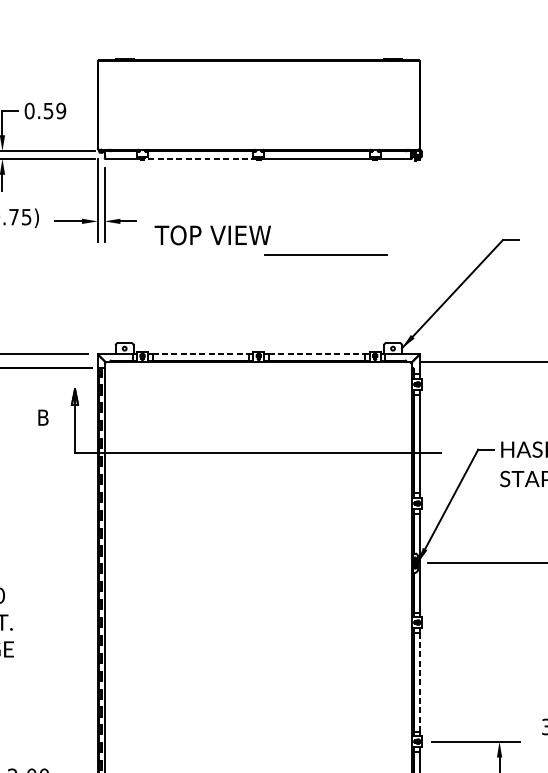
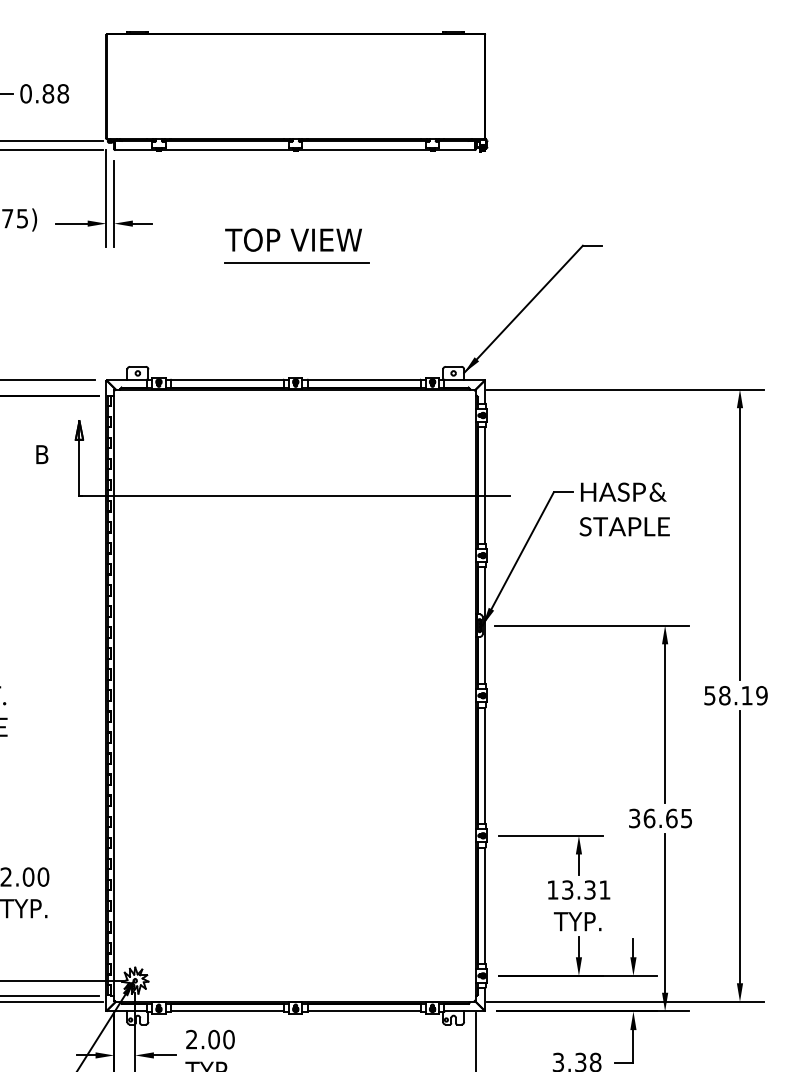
text: (54, 110) -> (55, 93), 0.59 -> 0.88
line: (199, 159) -> (226, 150), dashed -> solid
text: (212, 234) -> (293, 239), moved
line: (325, 254) -> (296, 262), moved
line: (200, 353) -> (227, 379), dashed -> solid
line: (317, 353) -> (364, 379), dashed -> solid
line: (420, 682) -> (485, 766), dashed -> solid

